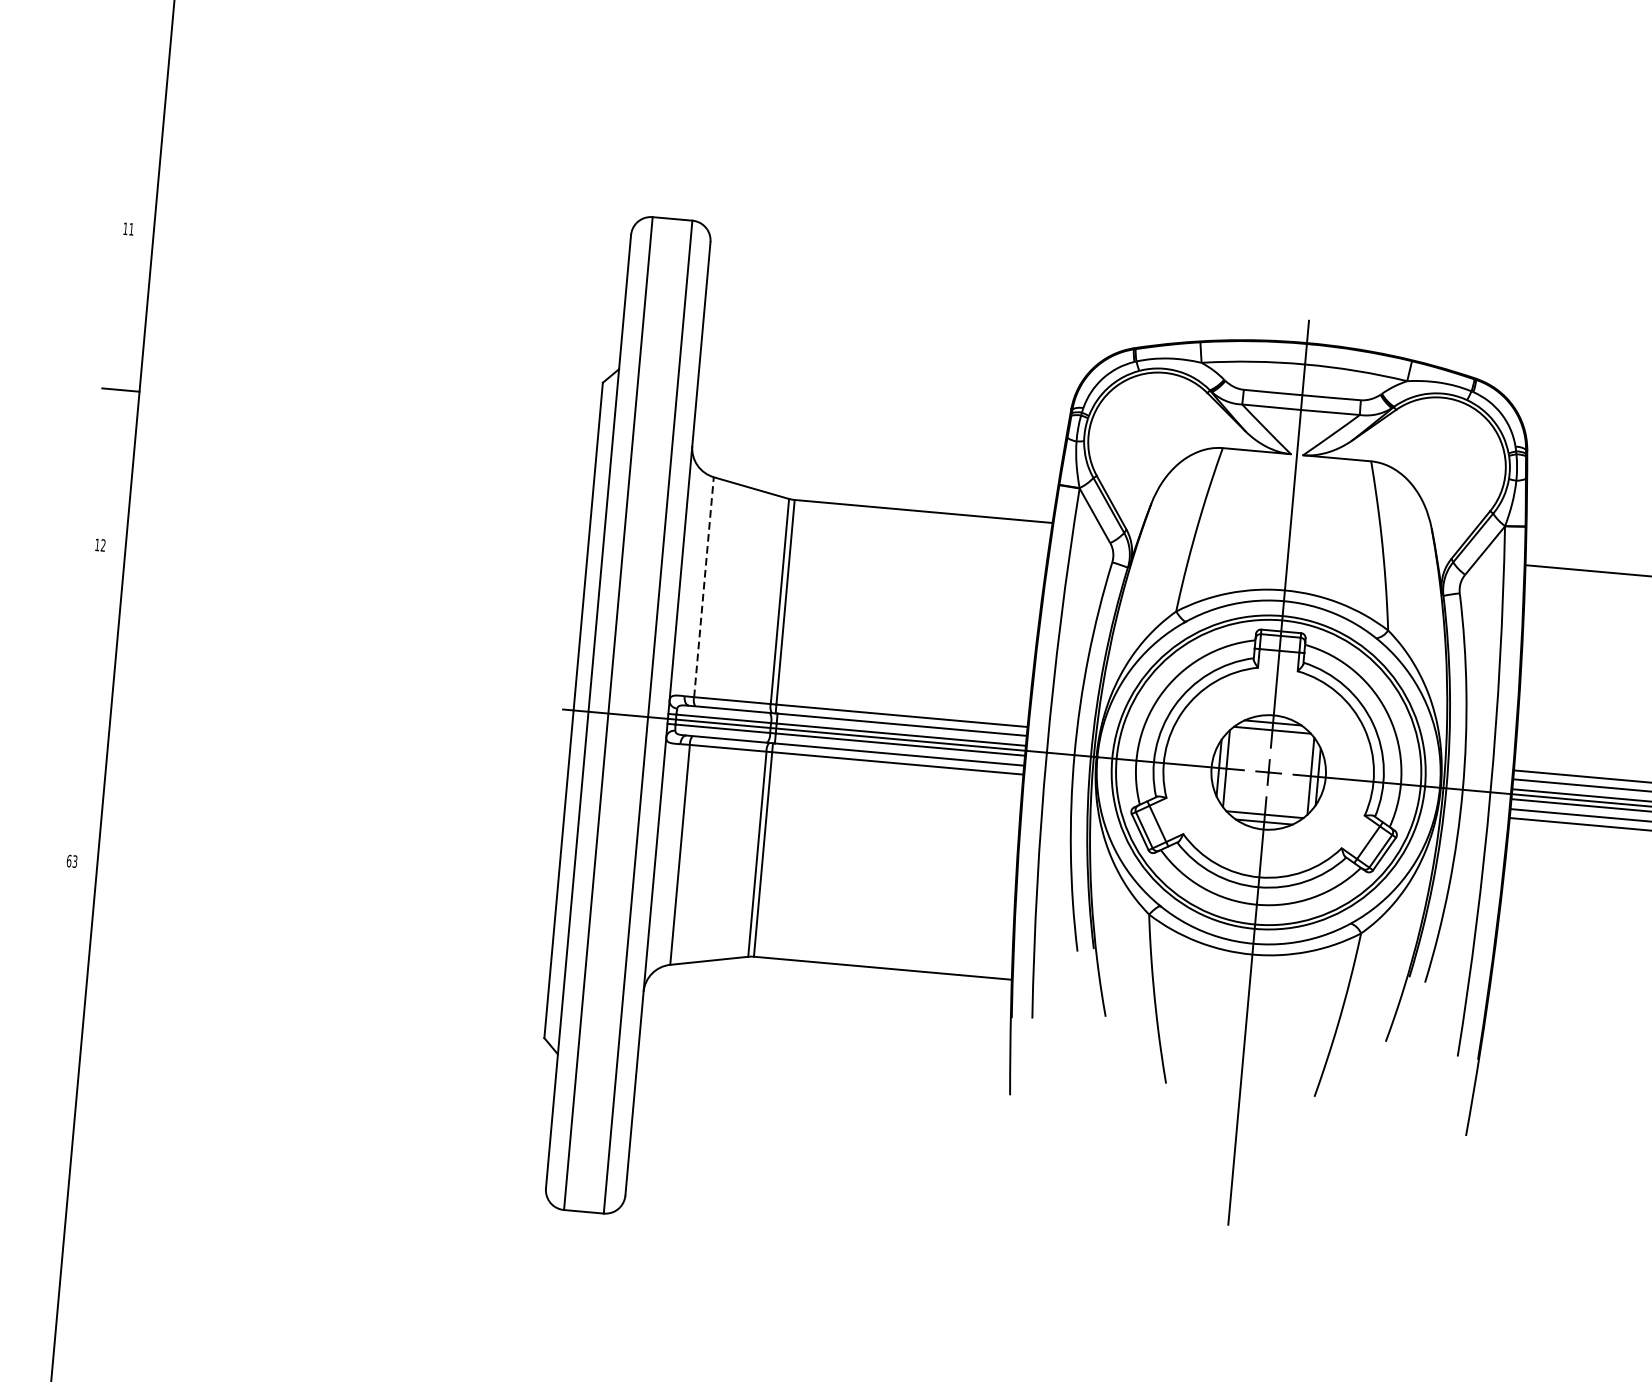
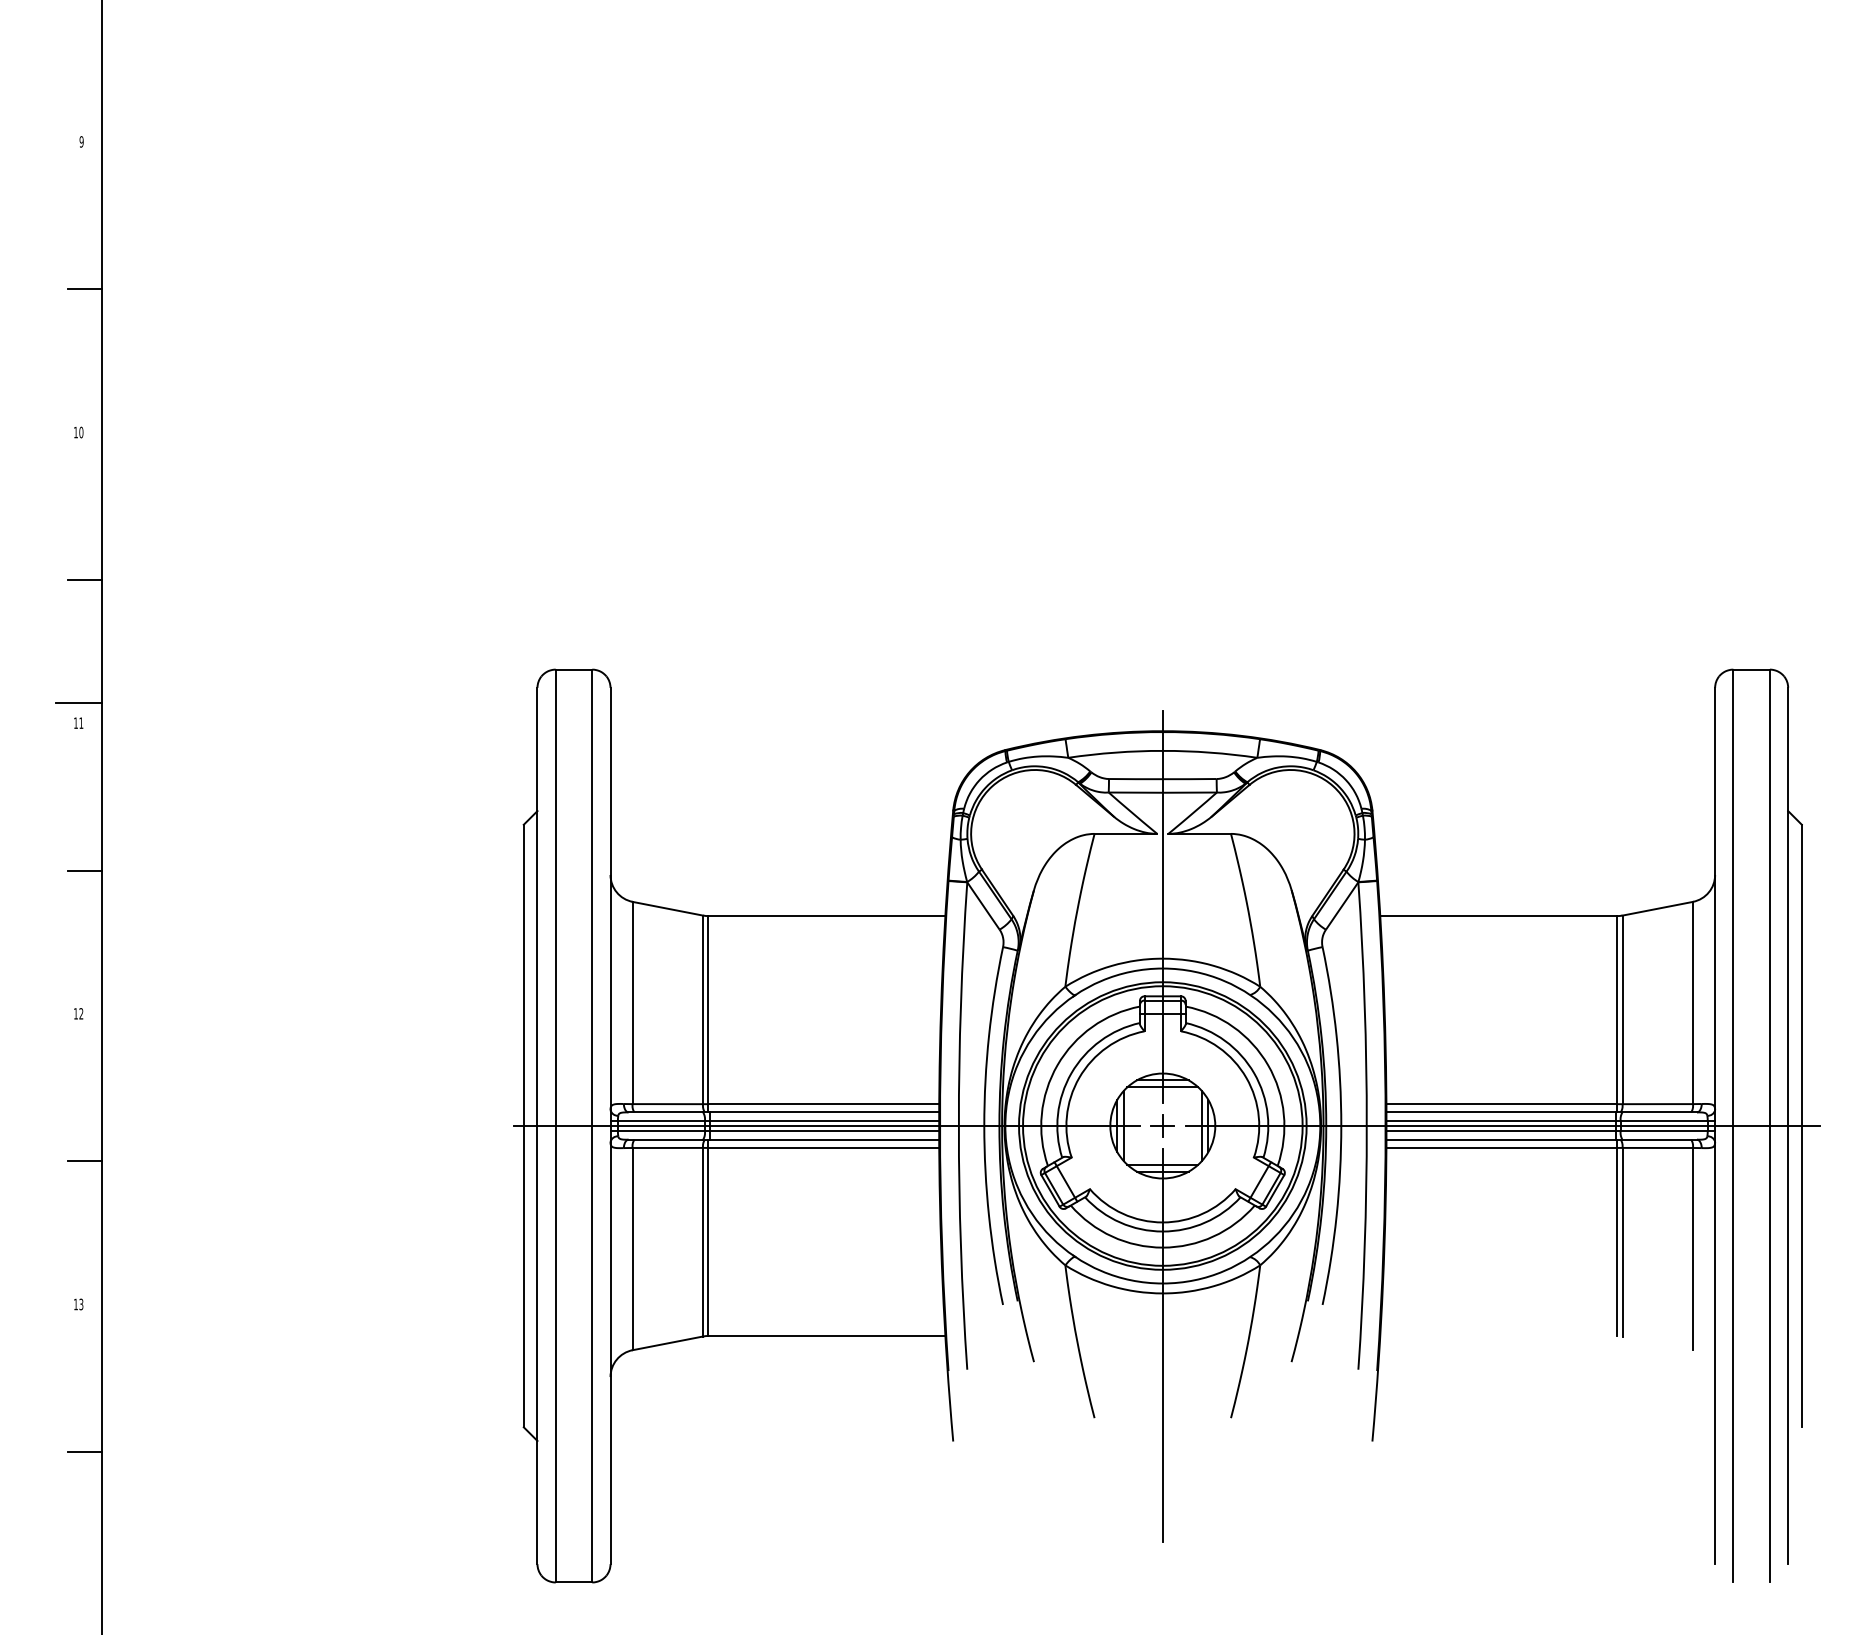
line: (148, 74) -> (84, 580), added
line: (130, 207) -> (78, 703), added
line: (703, 586) -> (632, 1002), dashed -> solid
line: (92, 706) -> (84, 1161), added
text: (68, 861) -> (75, 1304), 63 -> 13
line: (64, 1021) -> (84, 1451), added

